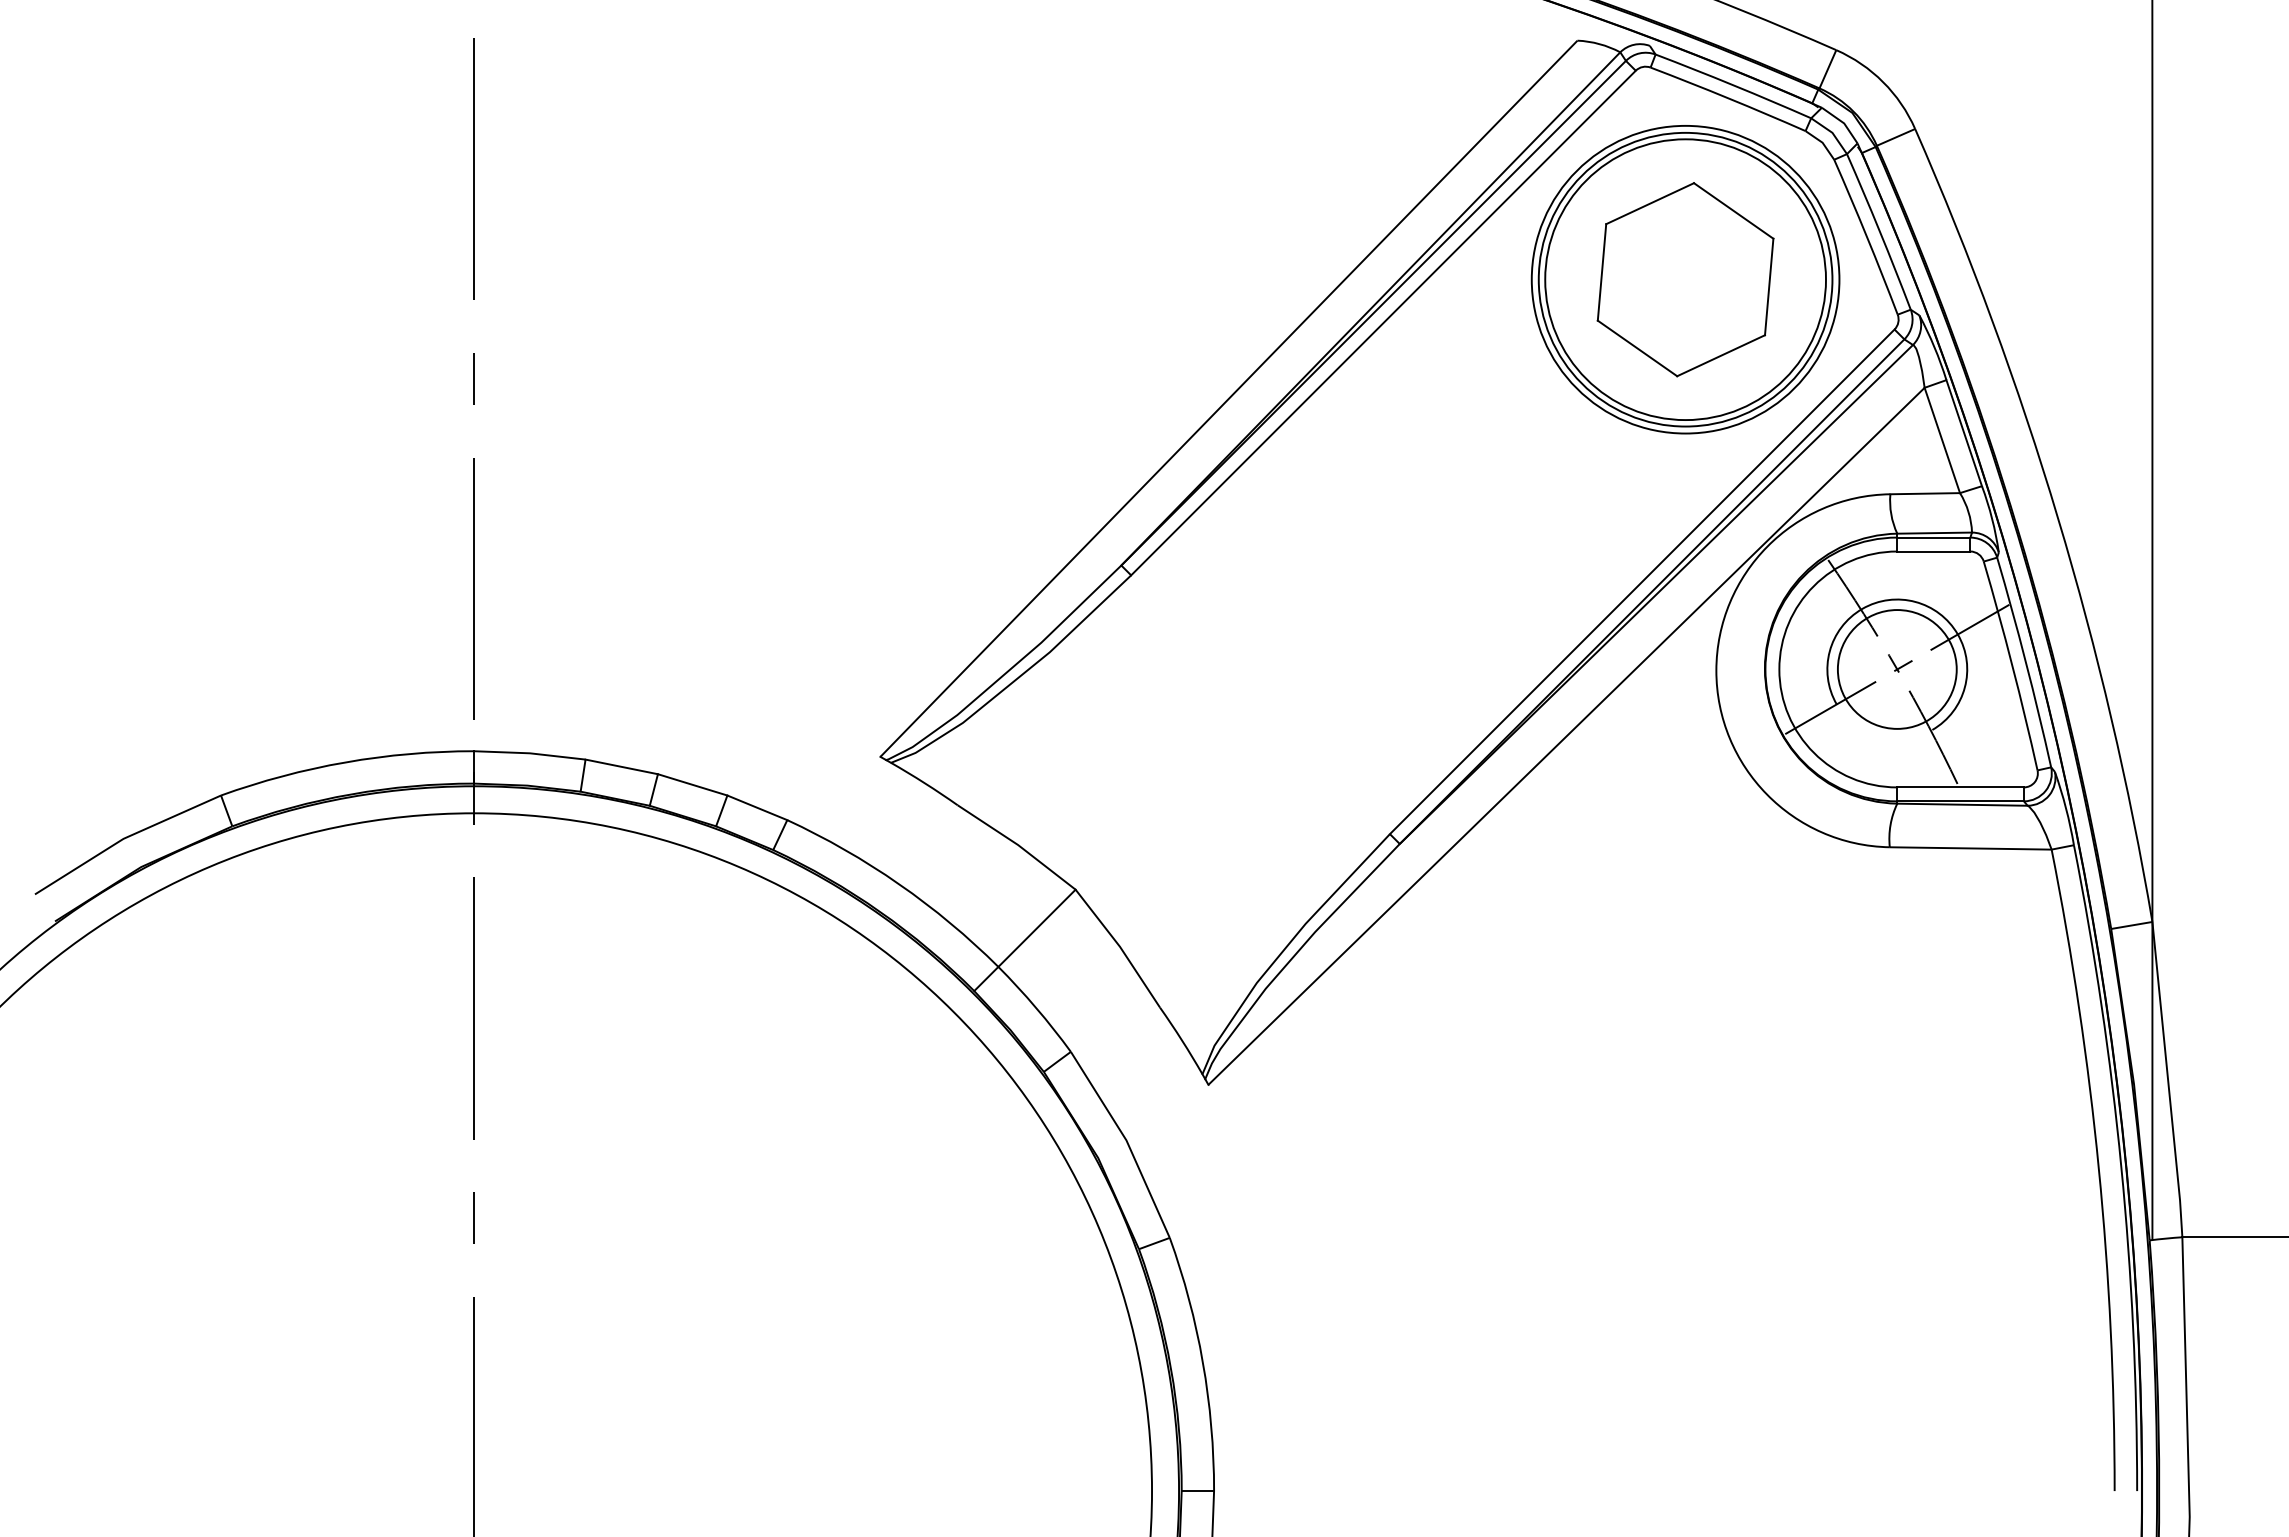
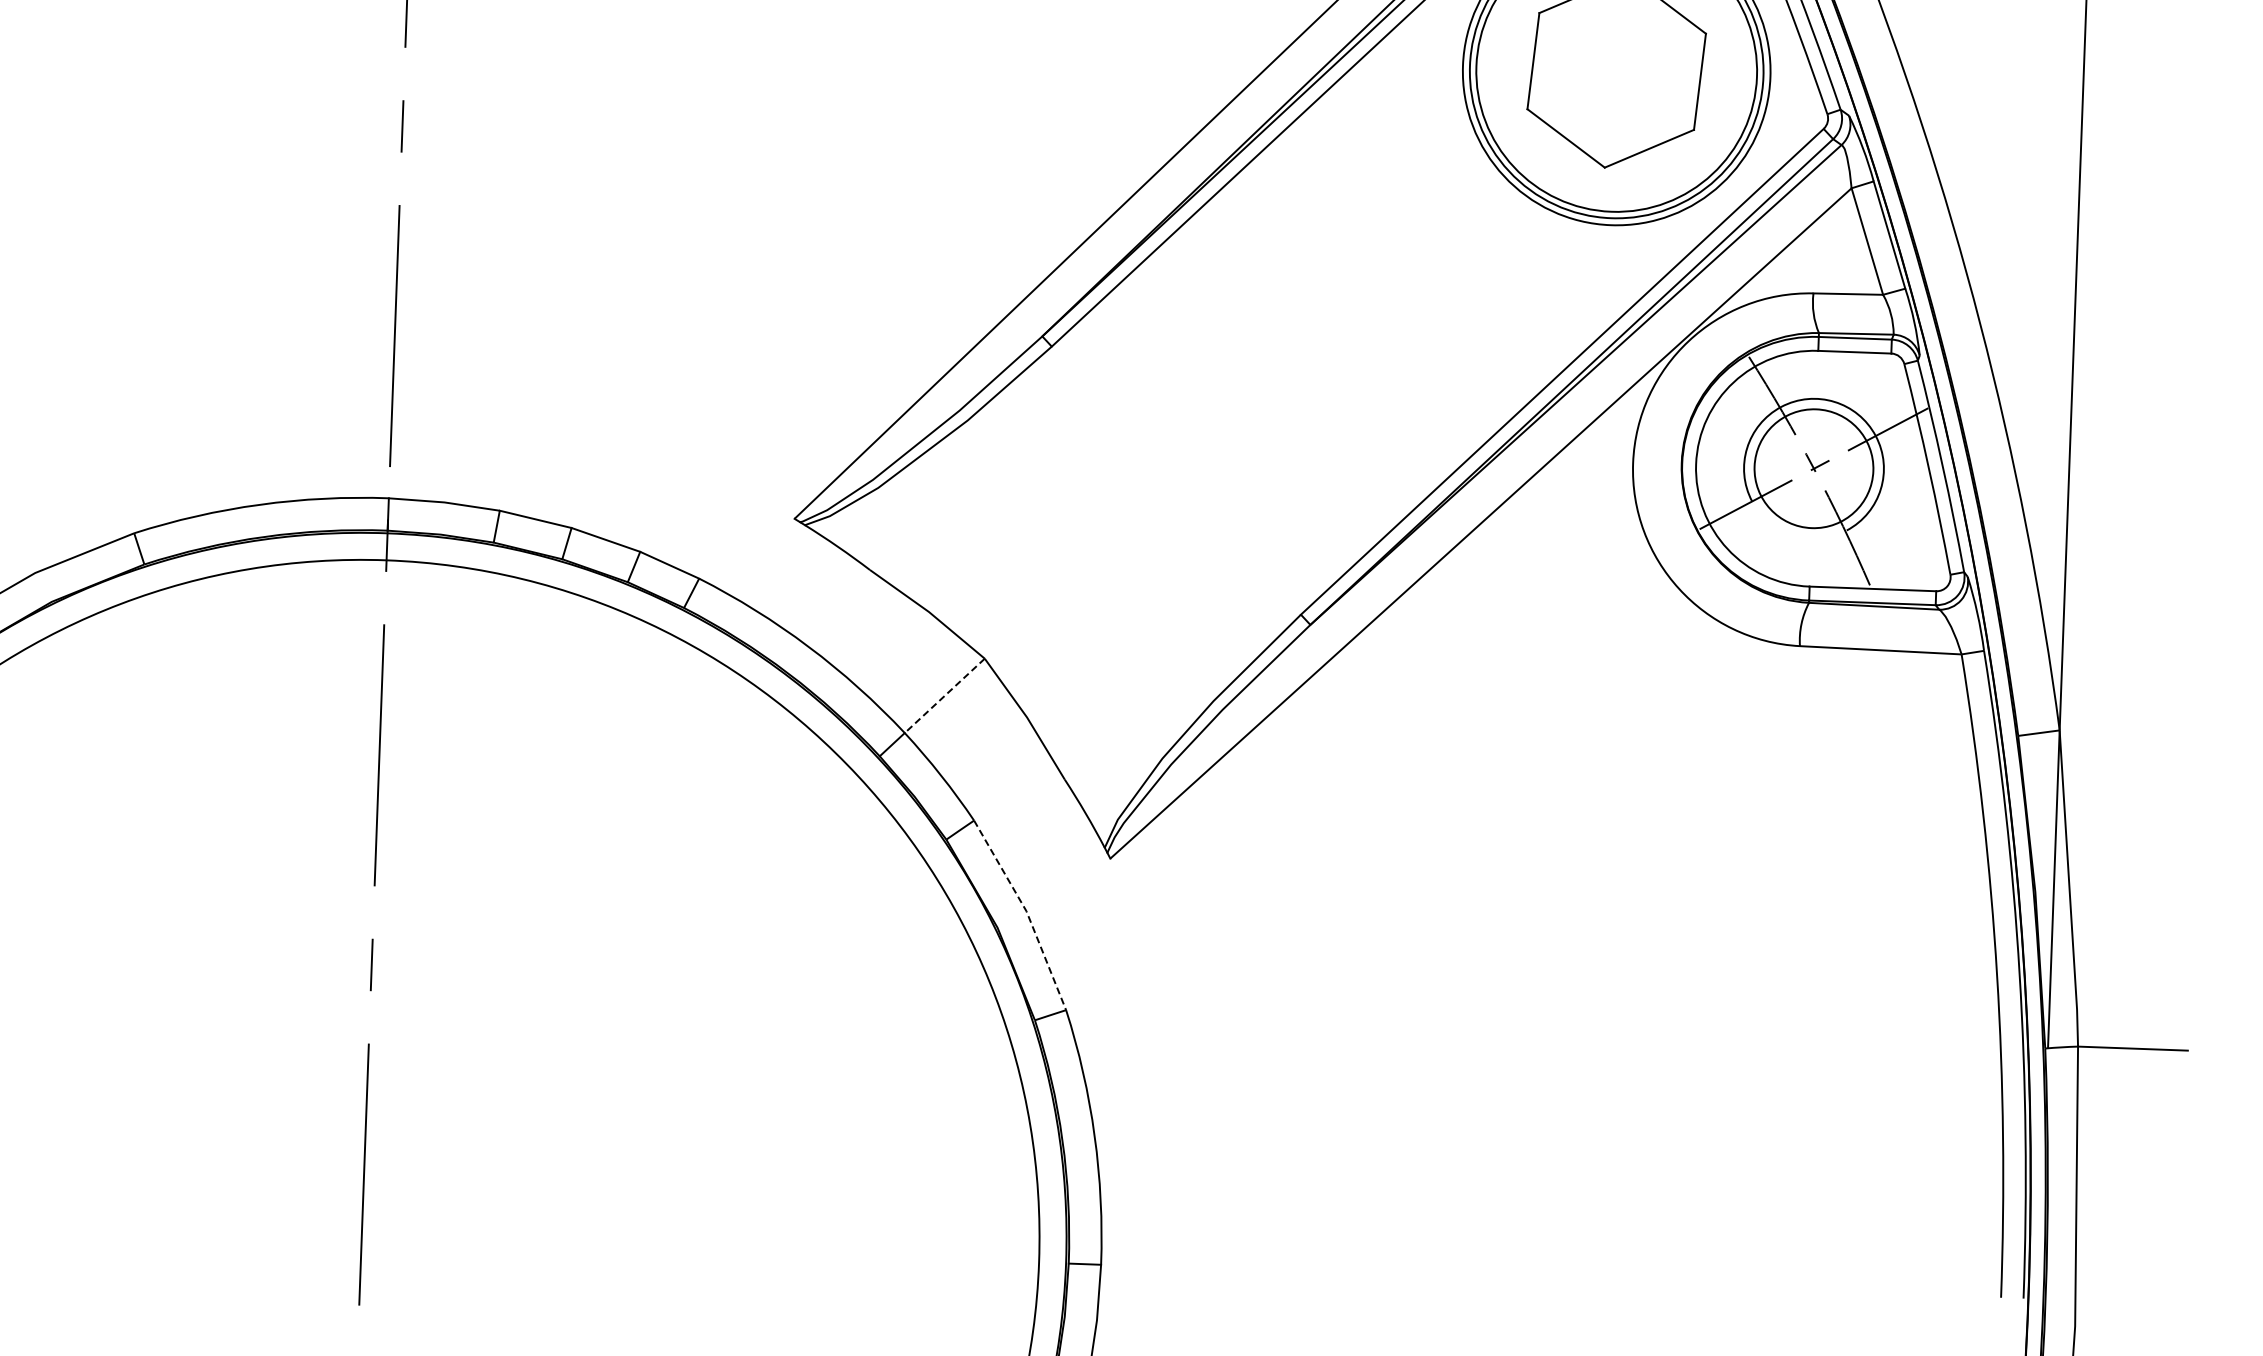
line: (1037, 928) -> (945, 696), solid -> dashed
line: (1126, 1141) -> (1026, 912), solid -> dashed

